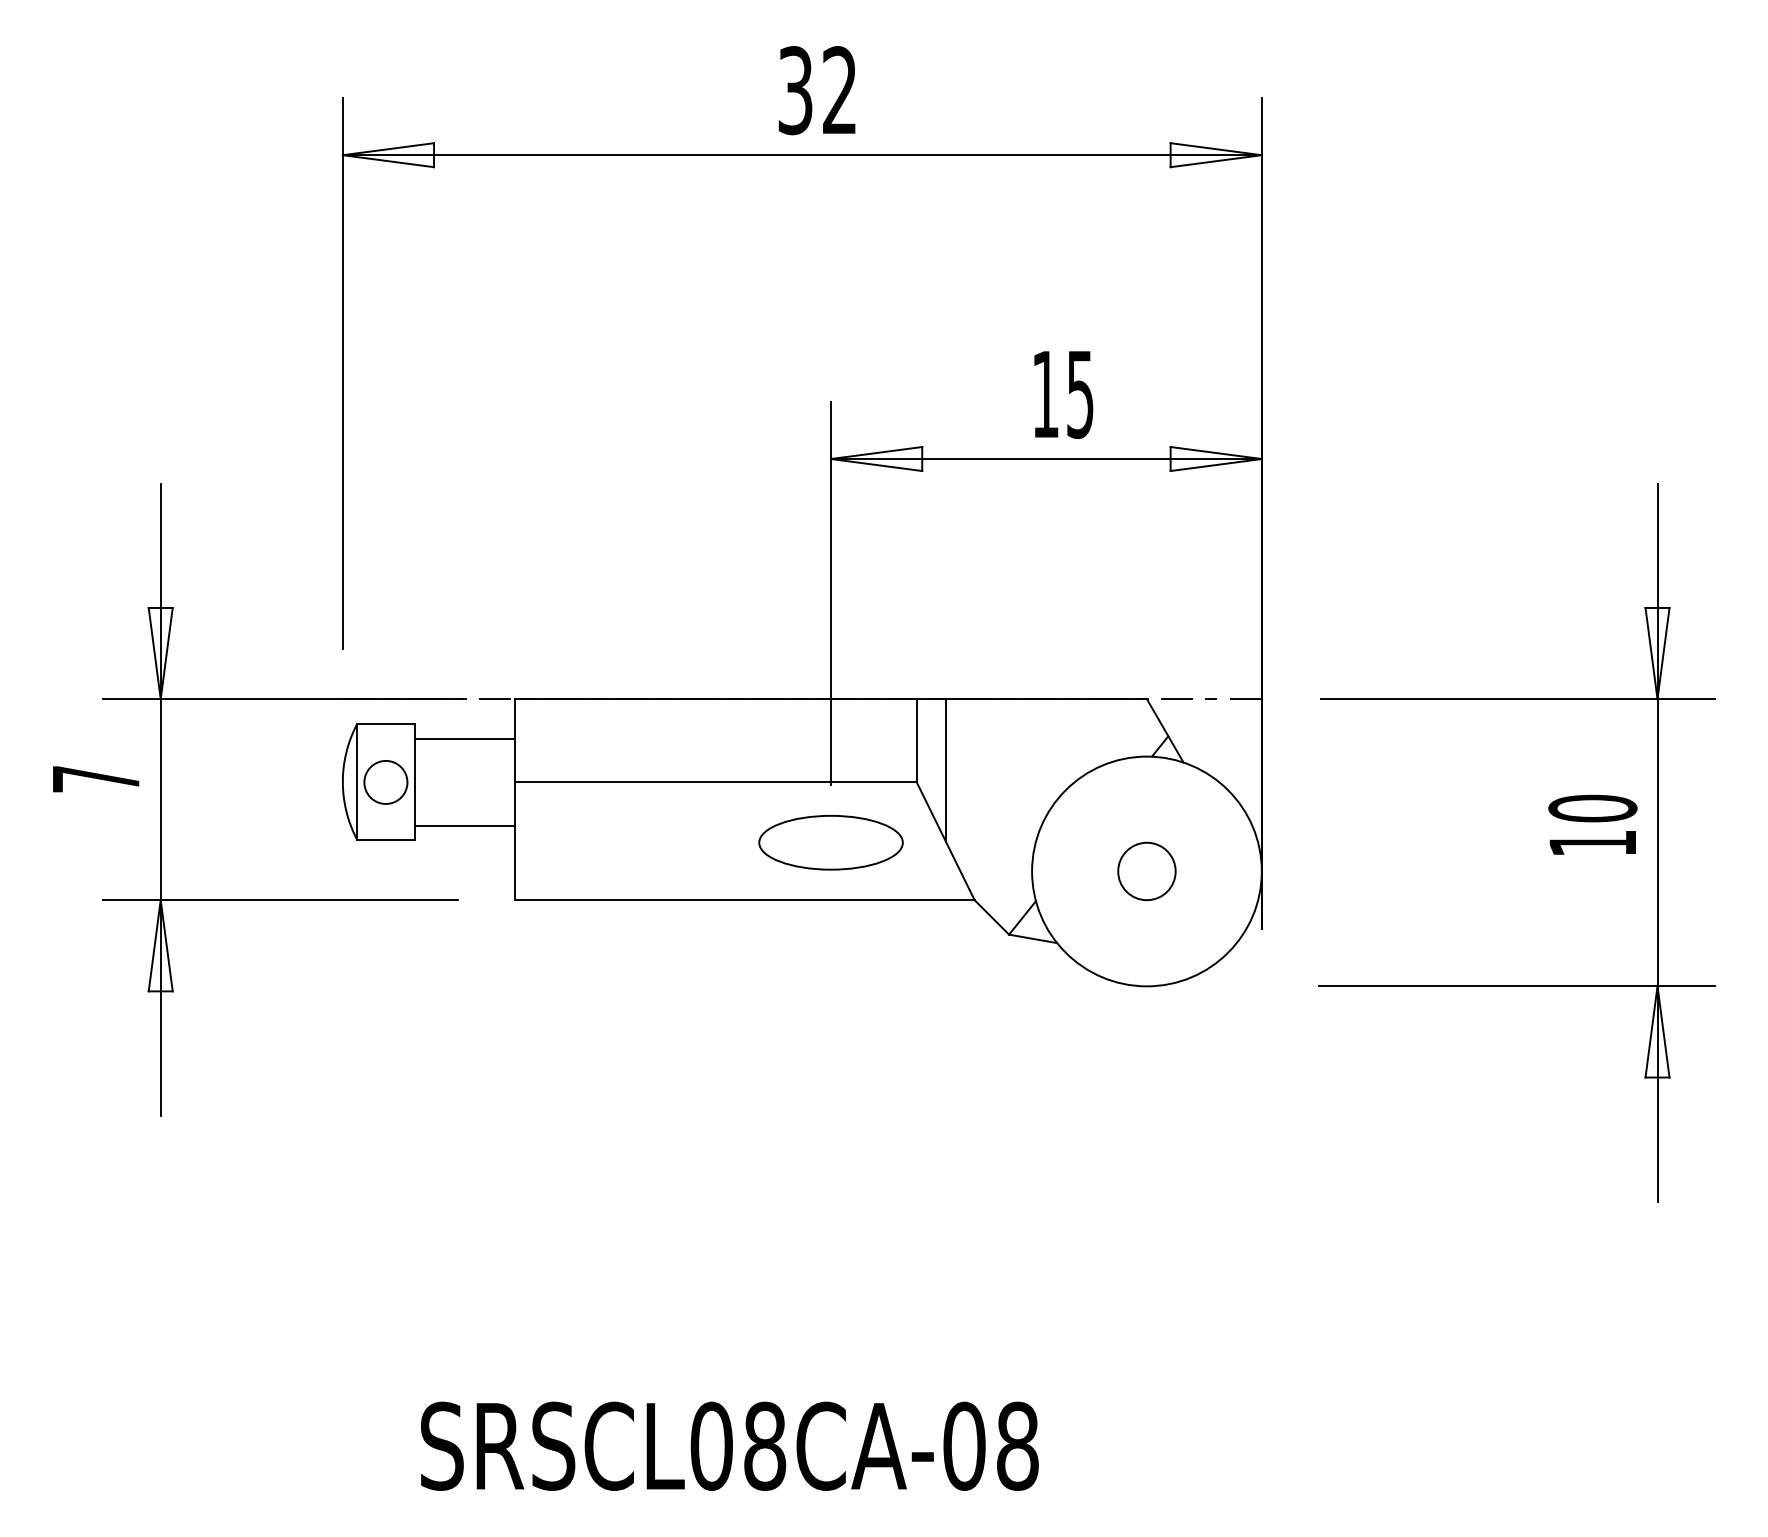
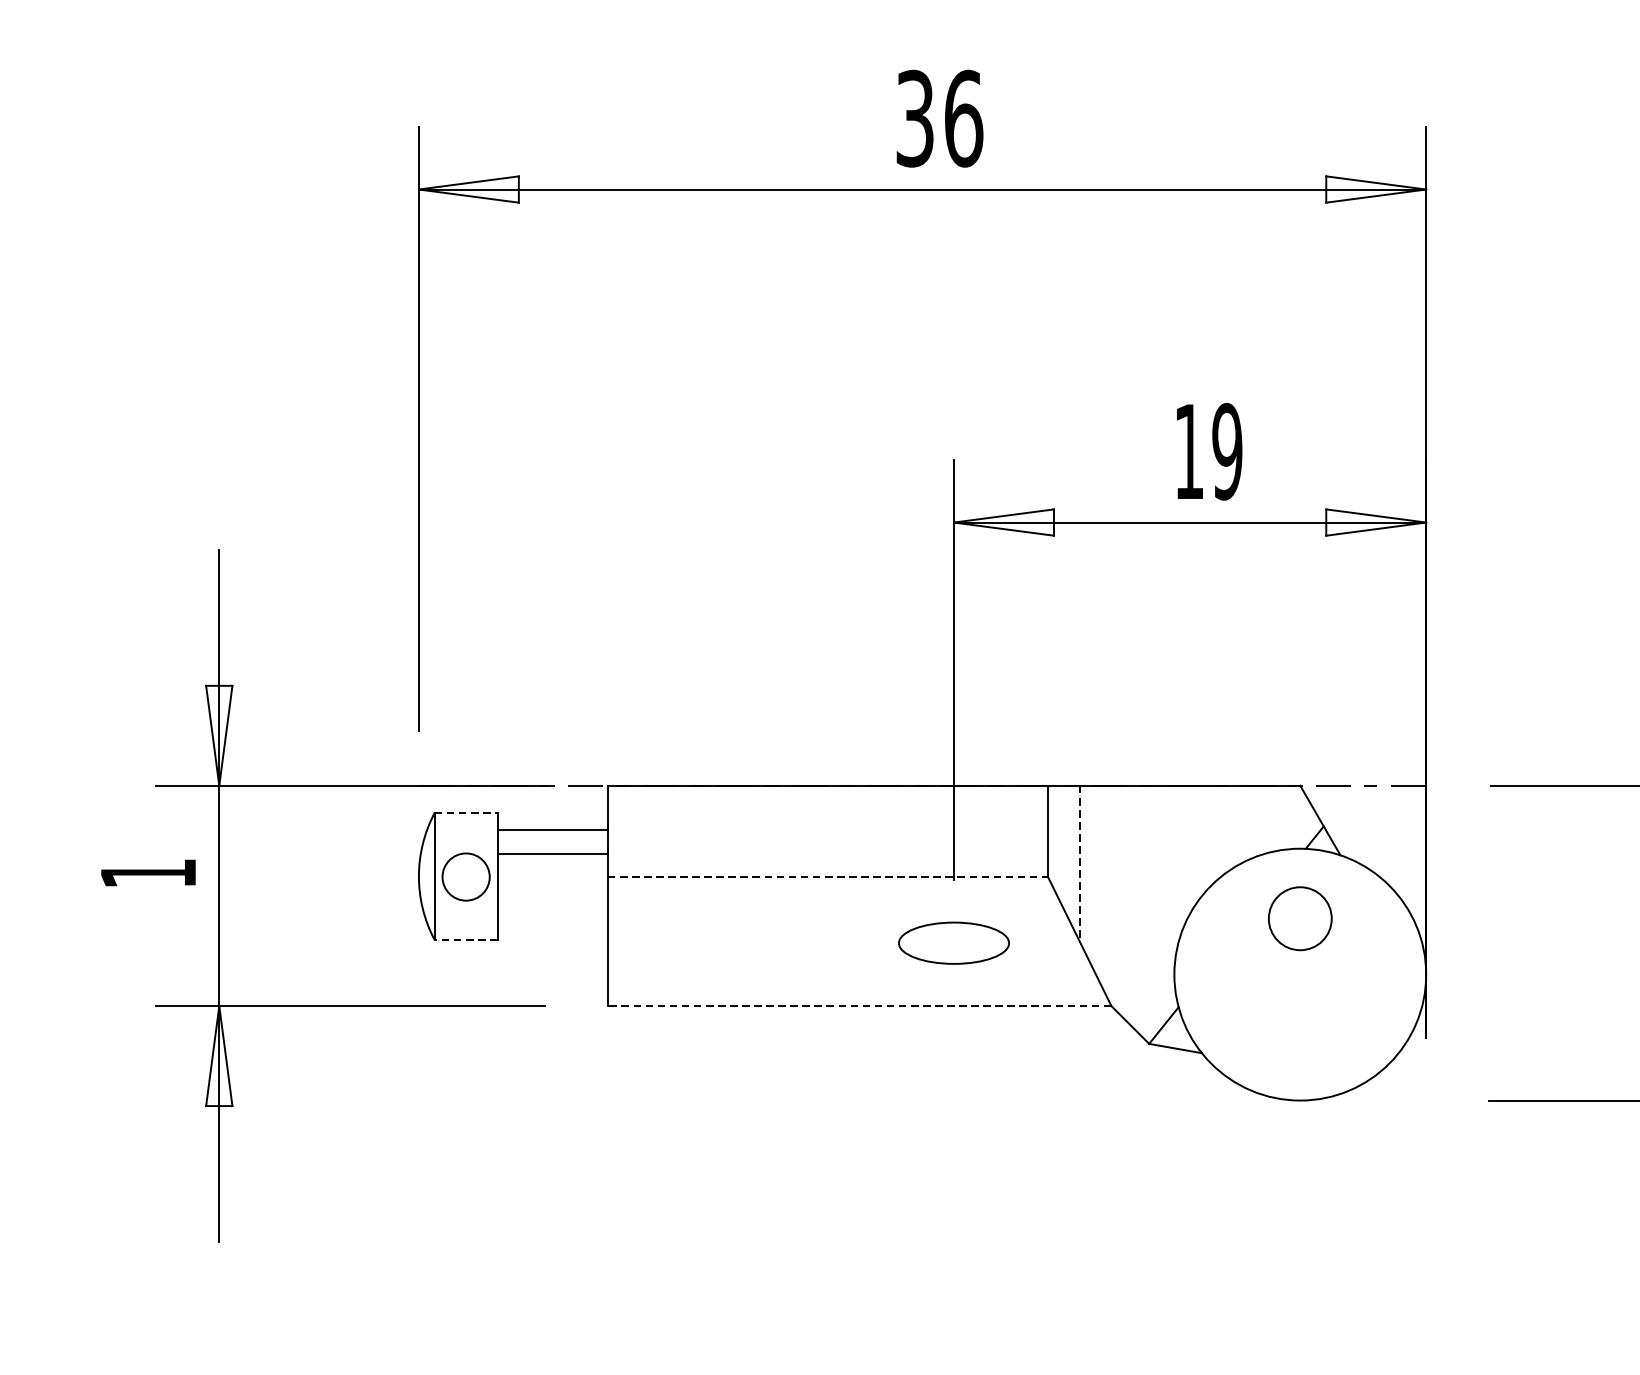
text: (839, 90) -> (963, 118), 32 -> 36
text: (1080, 393) -> (1227, 450), 15 -> 19
line: (385, 723) -> (465, 812), solid -> dashed
line: (946, 770) -> (1080, 863), solid -> dashed
text: (96, 779) -> (148, 873), 7 -> 1
line: (715, 782) -> (827, 877), solid -> dashed
line: (464, 825) -> (552, 854), moved
line: (385, 839) -> (465, 939), solid -> dashed
part: (830, 842) -> (953, 942), size x0.7
circle: (1146, 871) -> (1299, 918), moved
line: (744, 900) -> (859, 1006), solid -> dashed

